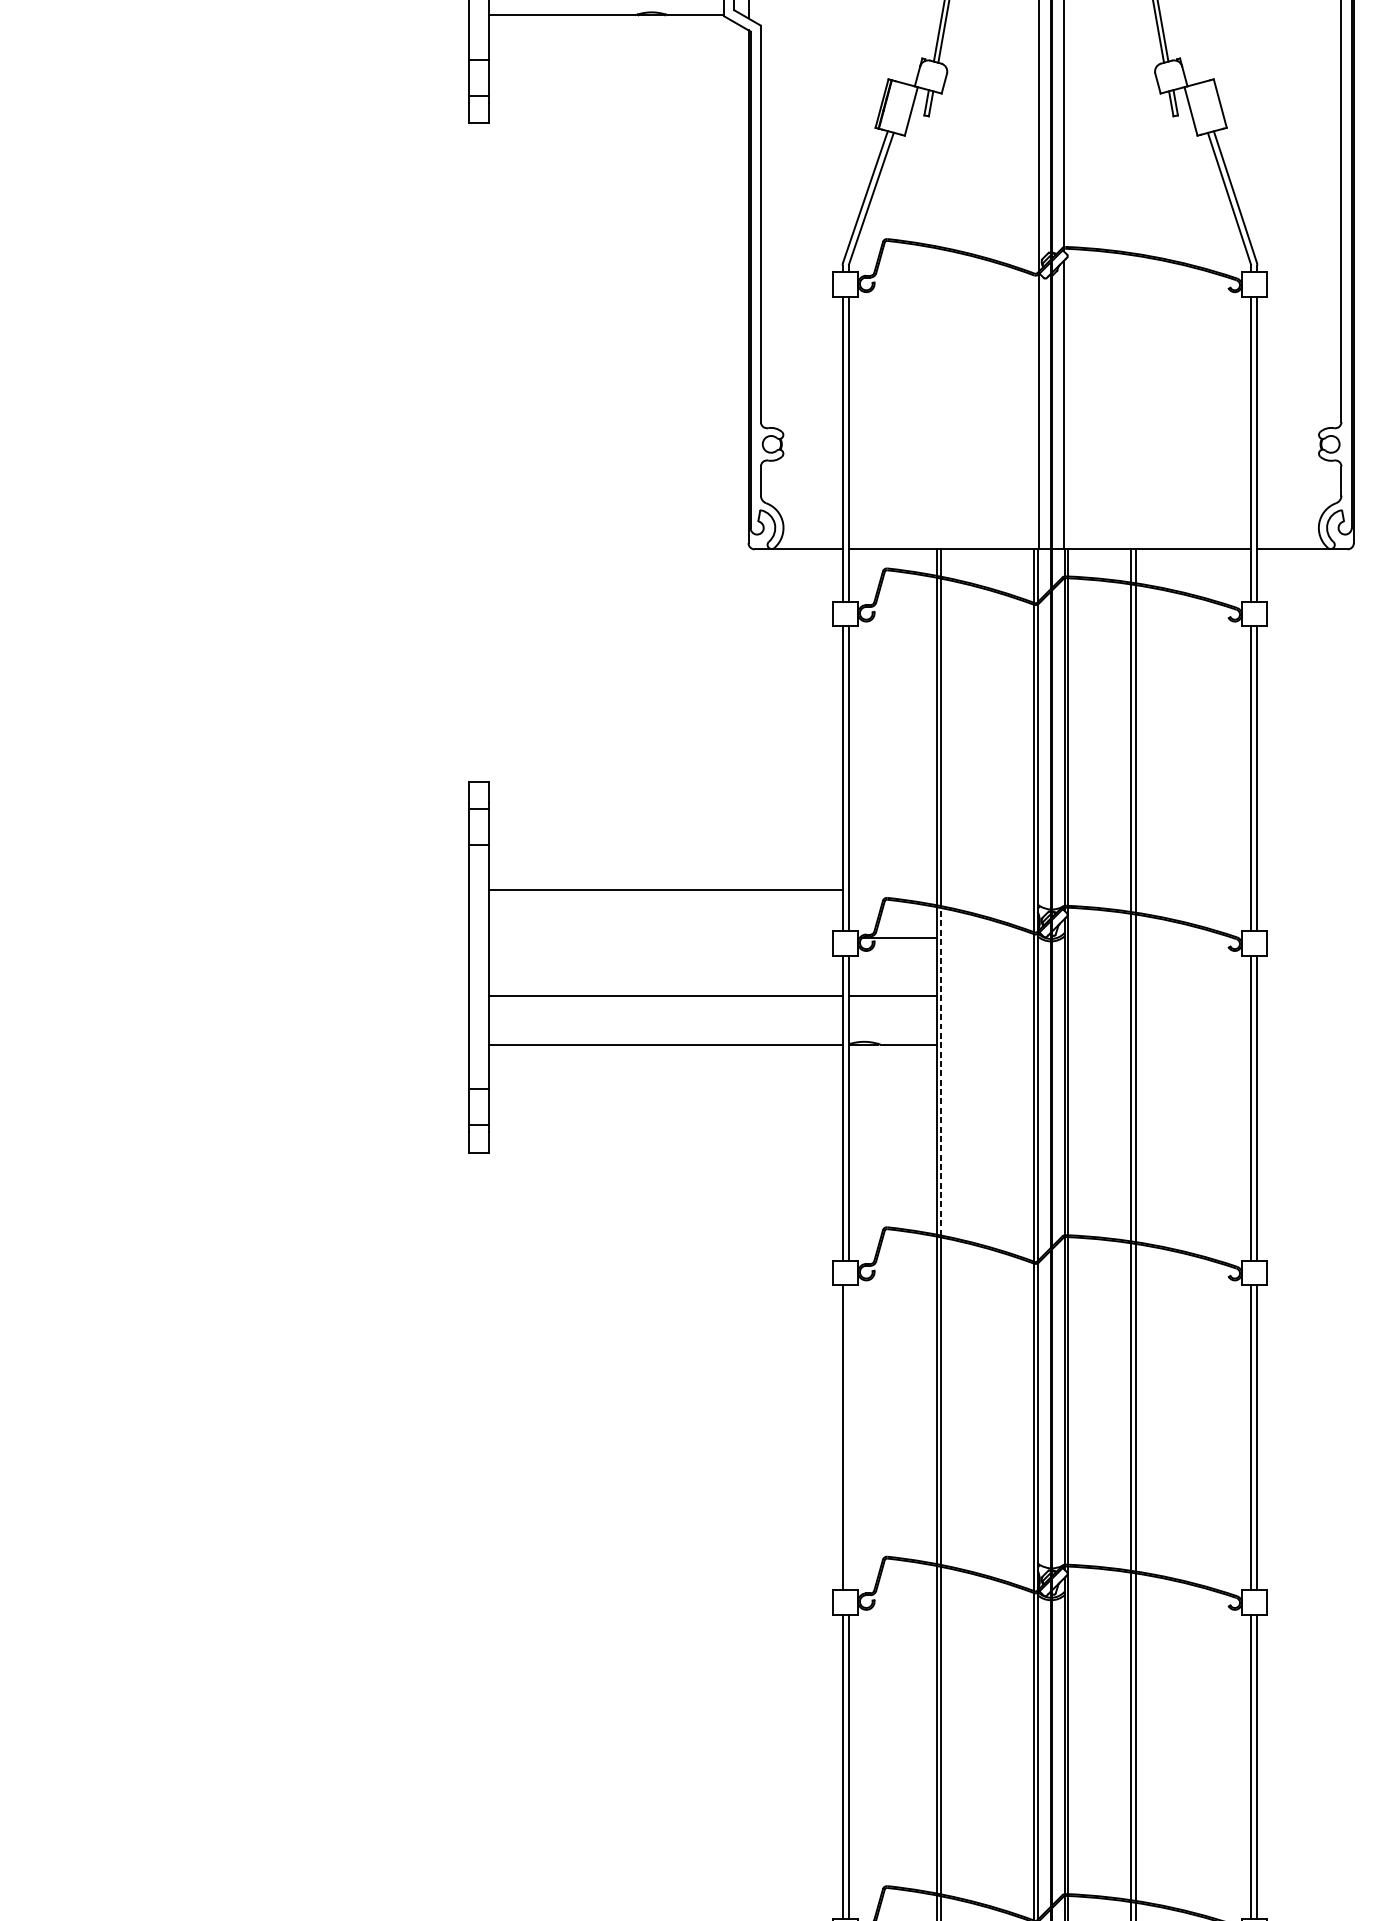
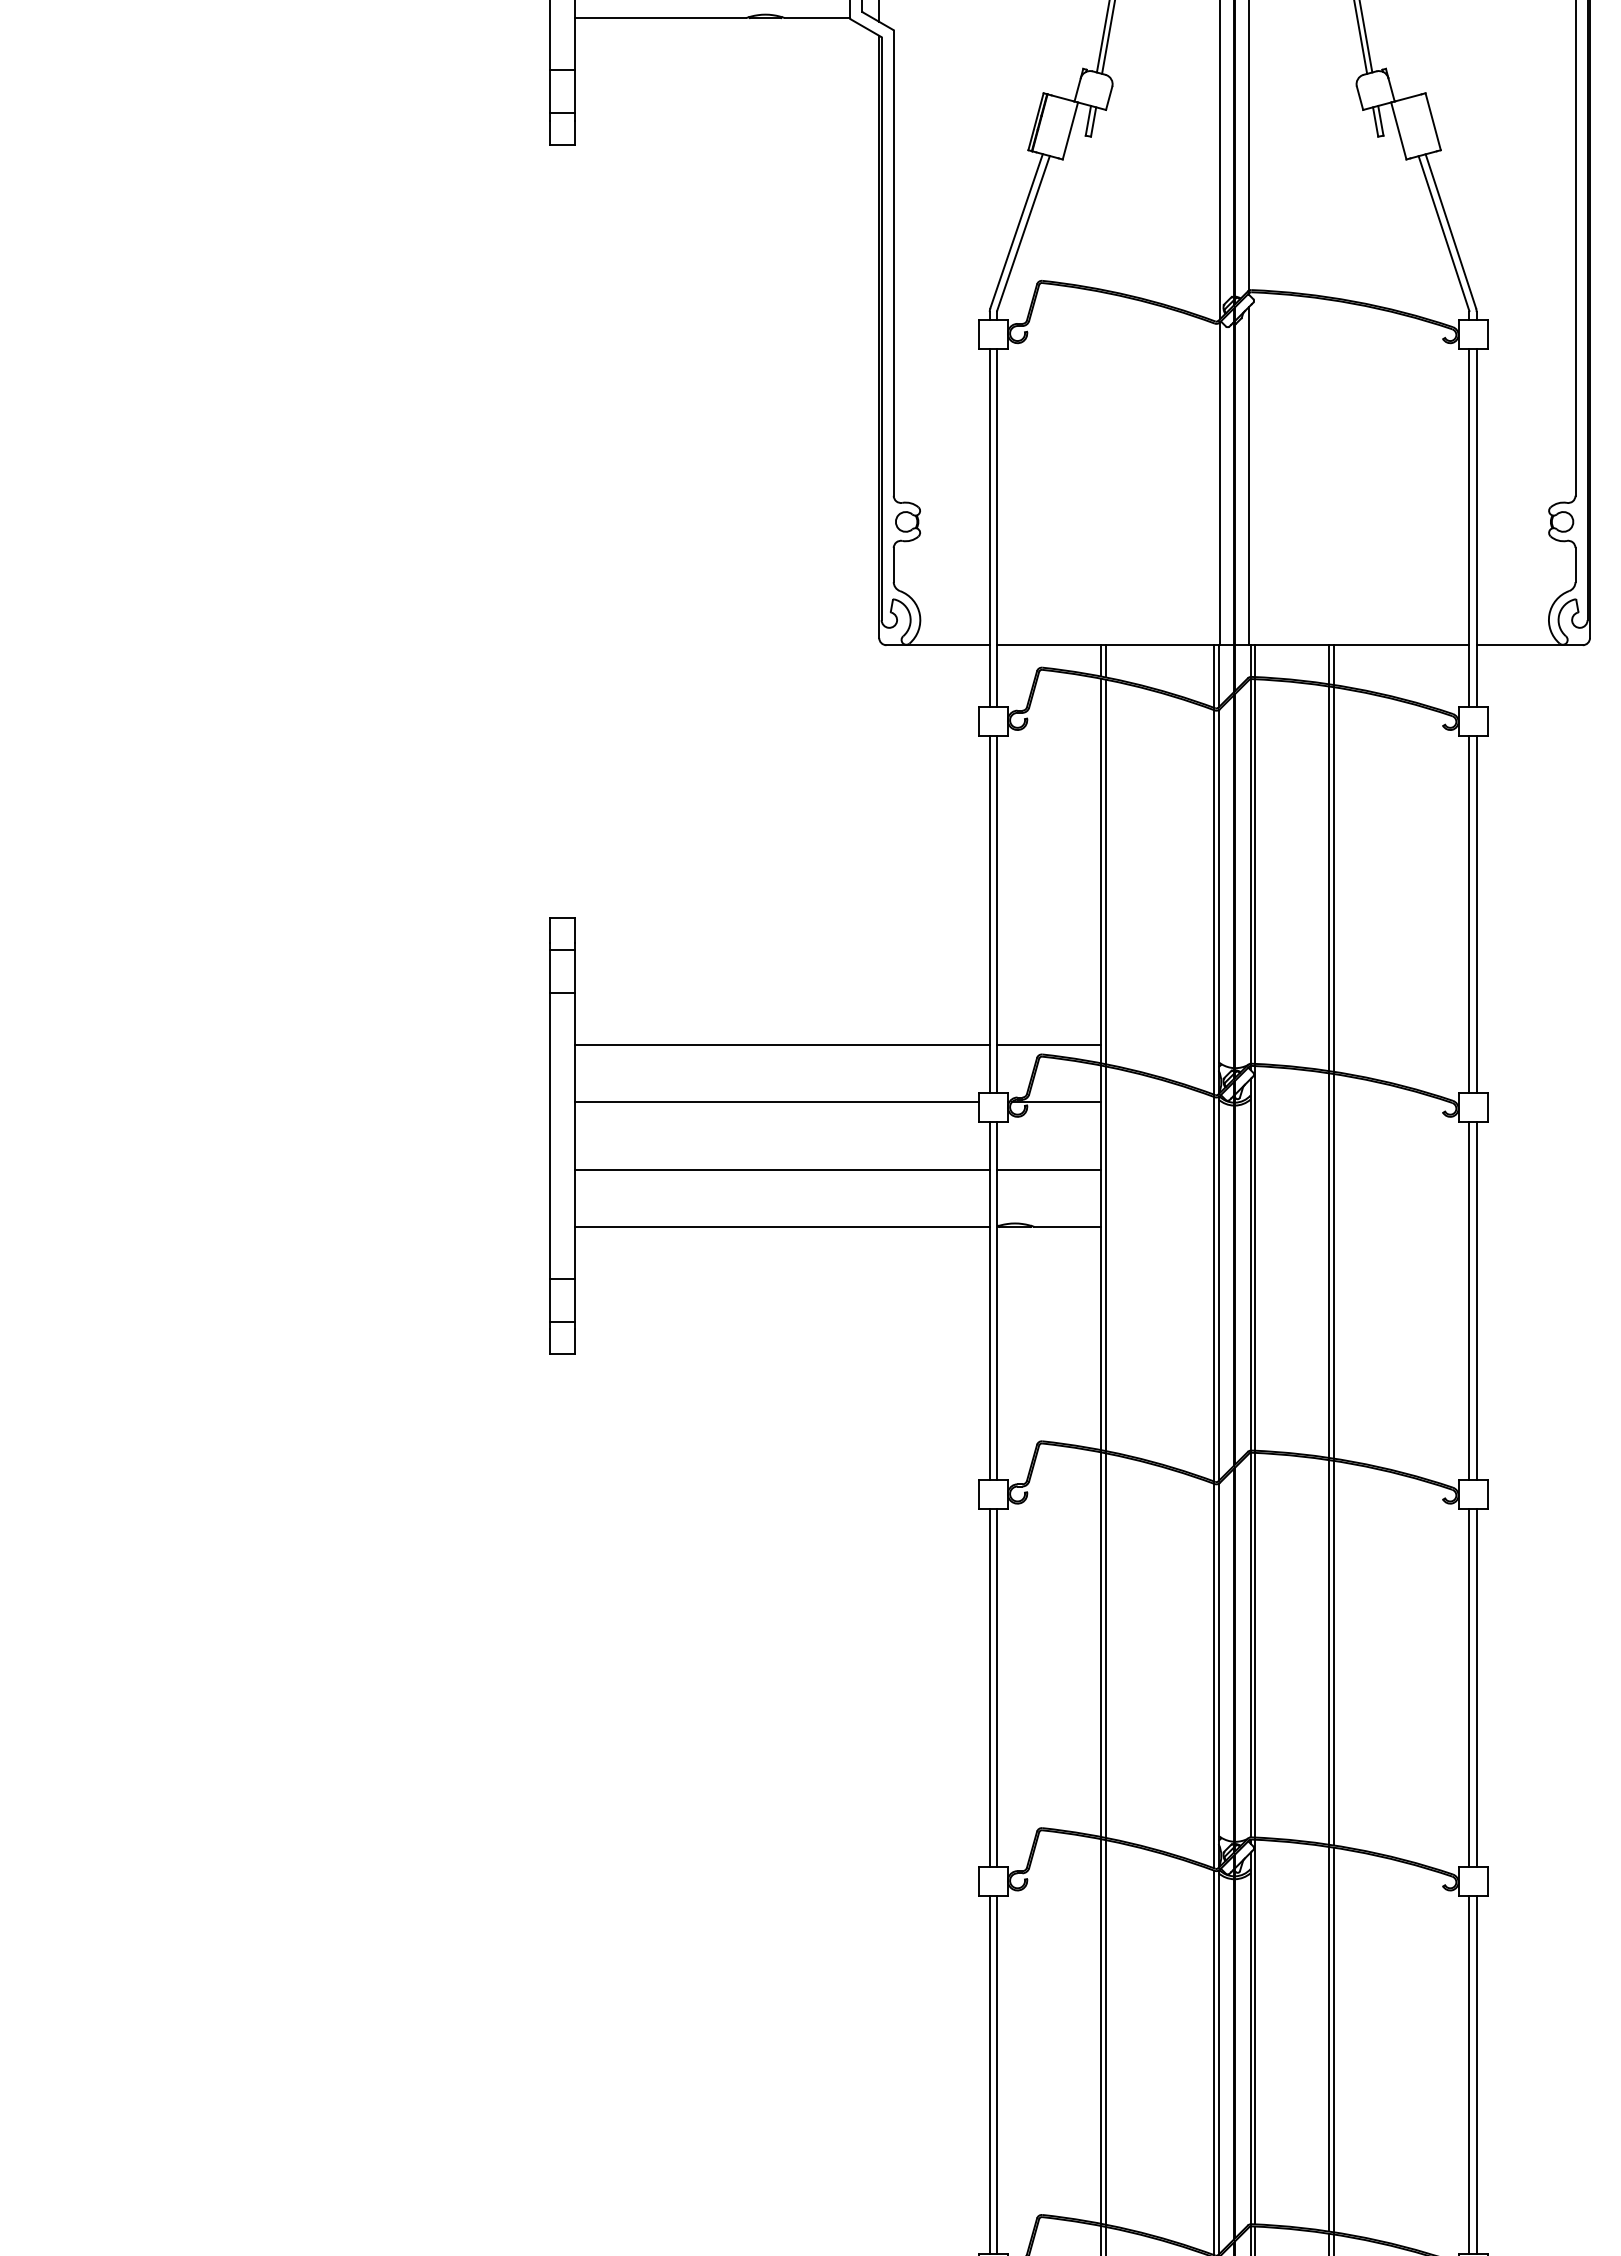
line: (892, 890) -> (1048, 1045), added
line: (661, 937) -> (776, 1101), added
line: (941, 1071) -> (1105, 1258), dashed -> solid
line: (849, 1437) -> (997, 1688), added

